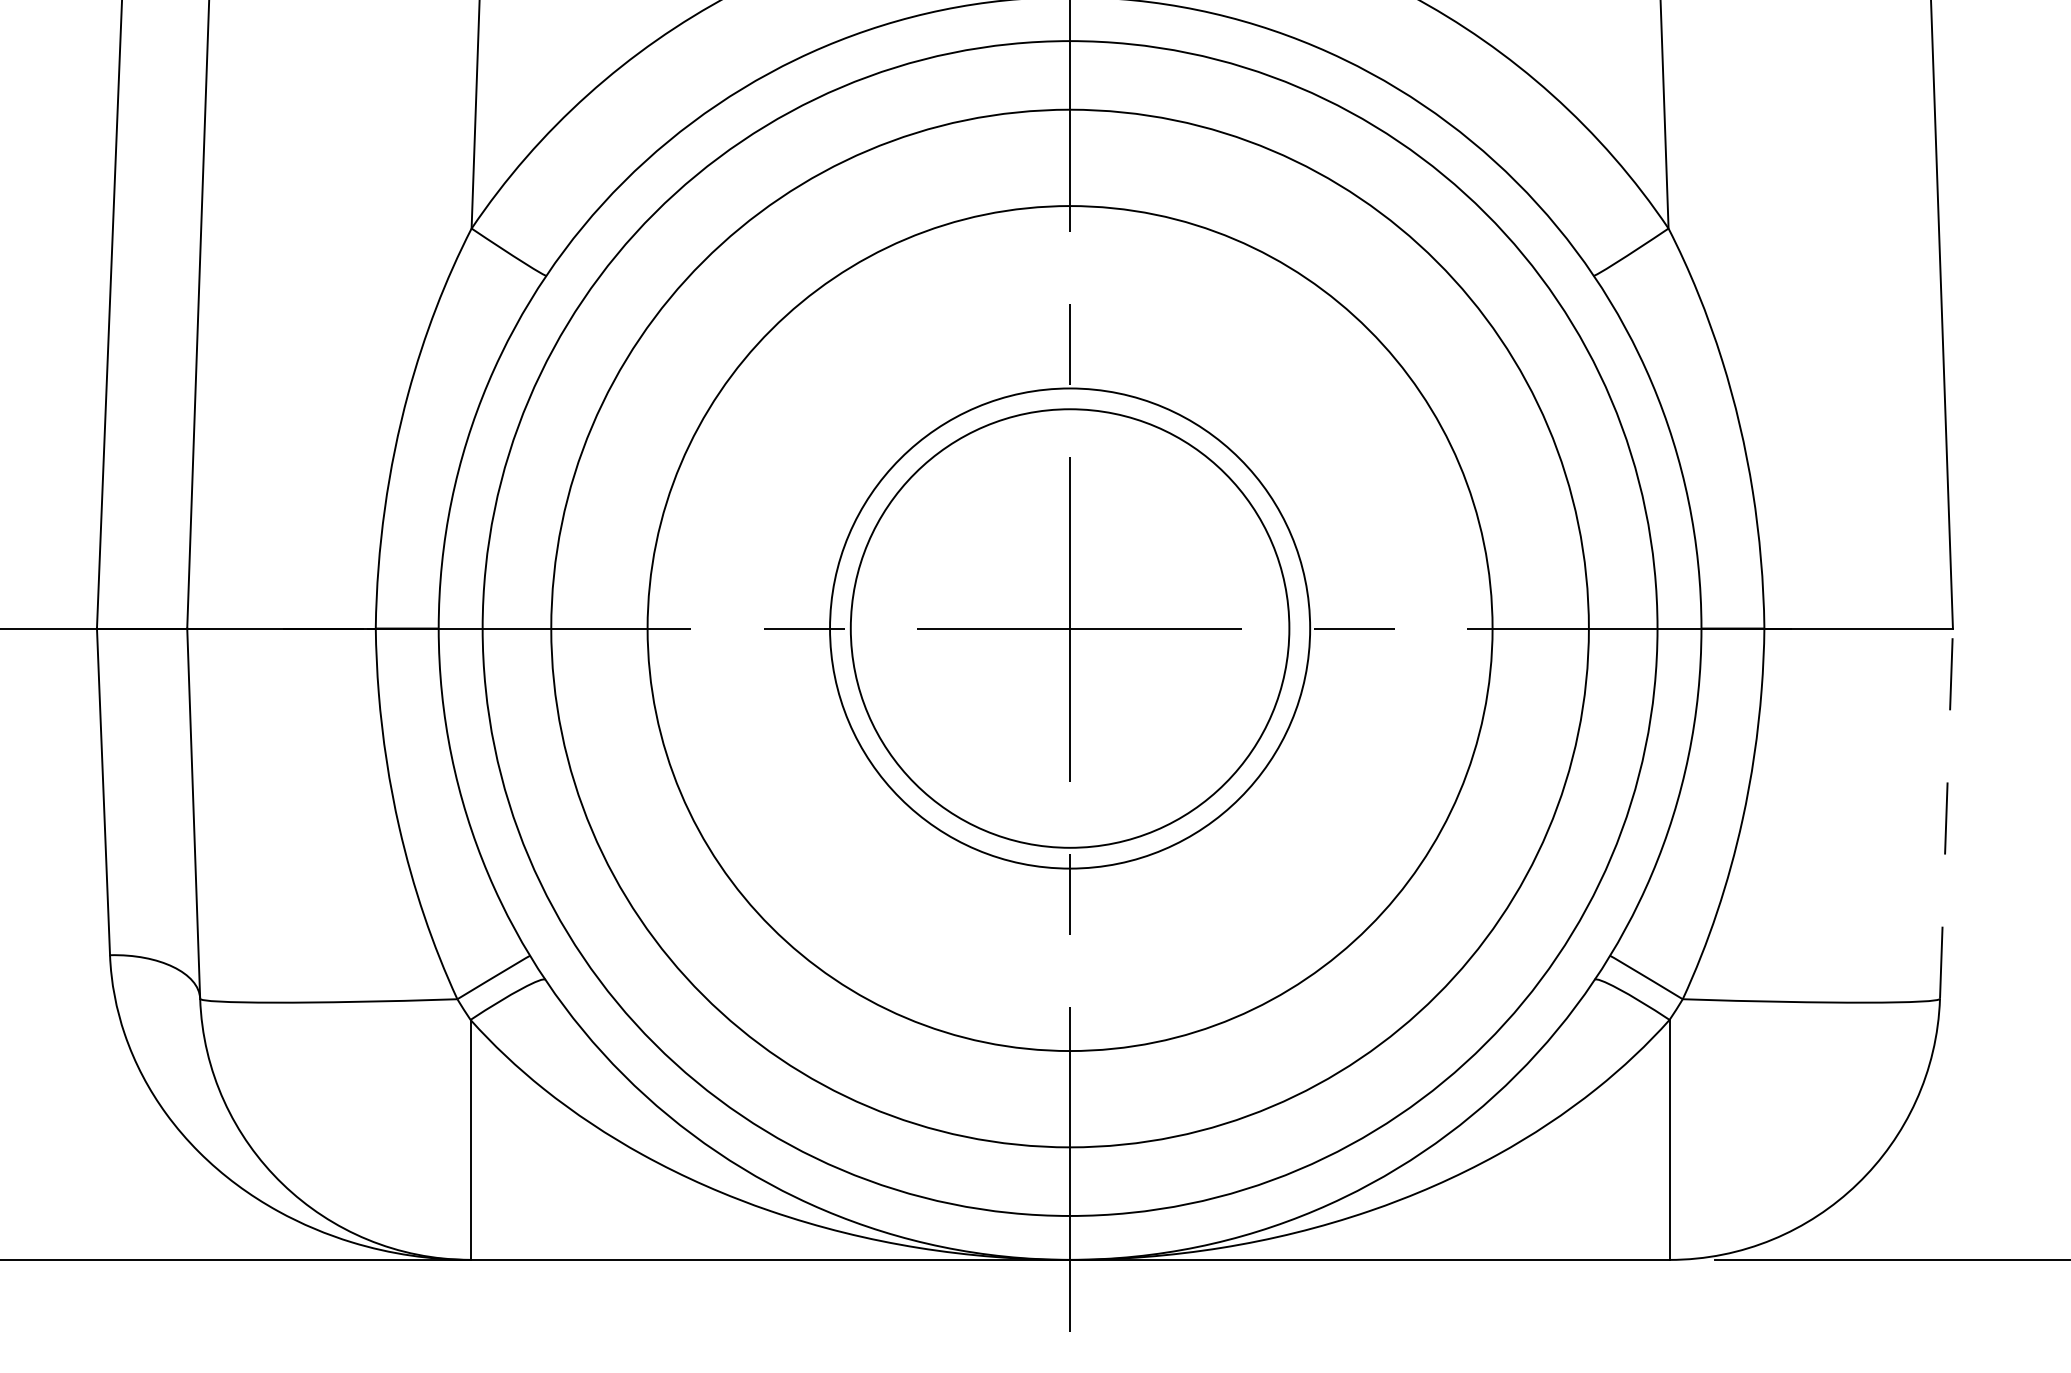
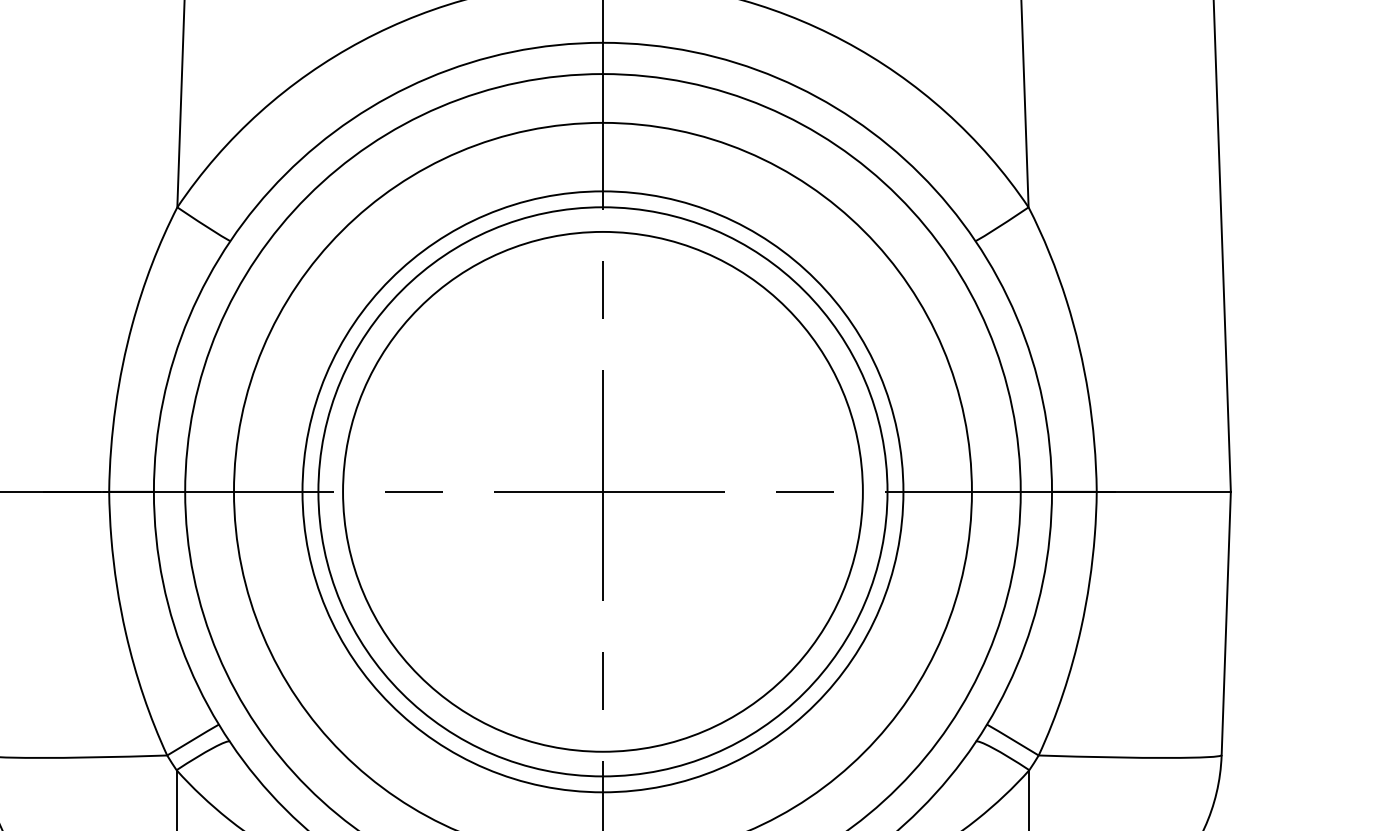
circle: (1069, 628) -> (602, 491), size x1.67
circle: (1069, 628) -> (602, 491), size x1.67
line: (1946, 813) -> (1226, 623), dashed -> solid

